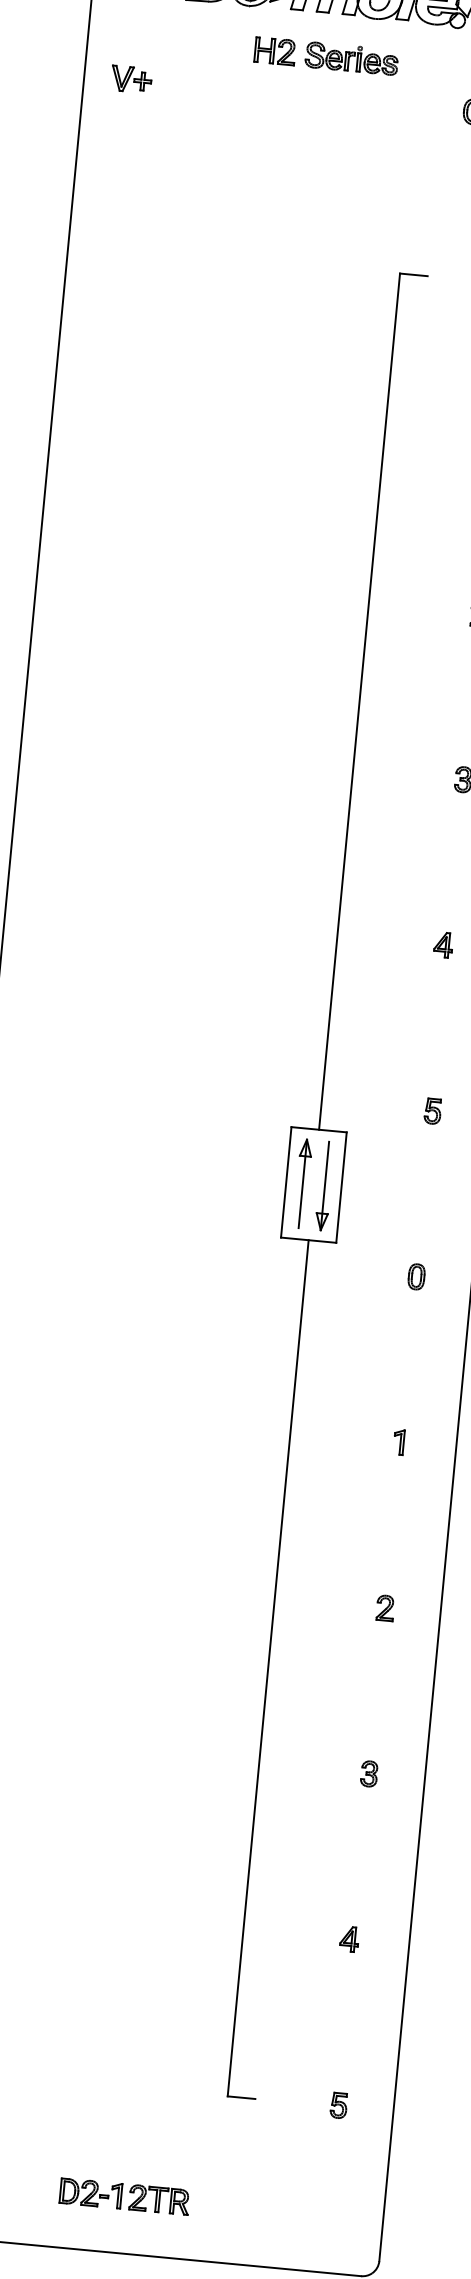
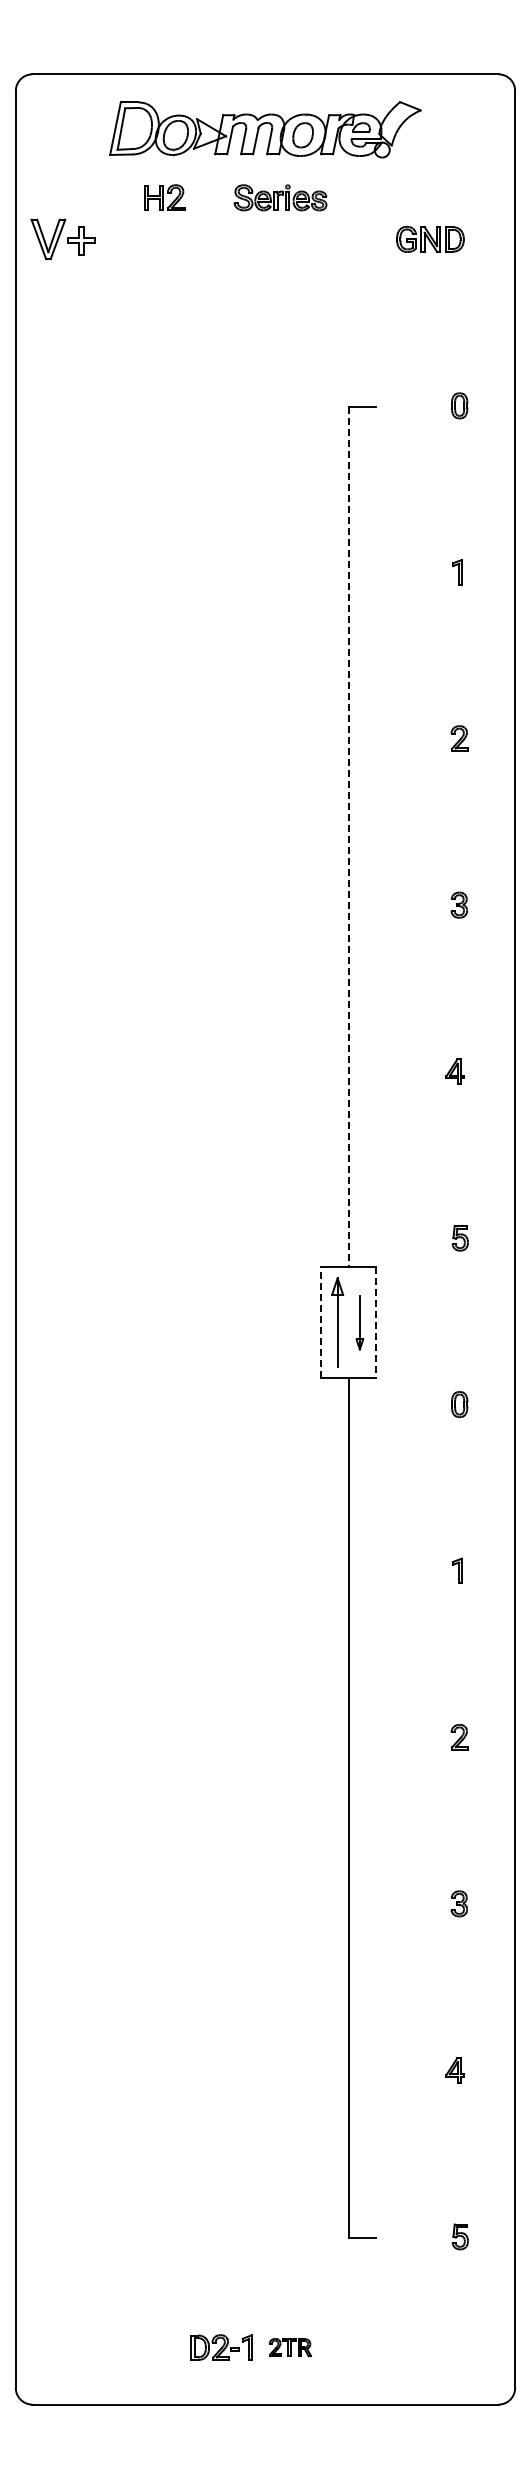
part: (275, 51) -> (164, 197), moved
part: (130, 79) -> (62, 239), size x1.6
line: (359, 701) -> (348, 837), solid -> dashed
line: (285, 1182) -> (320, 1322), solid -> dashed
part: (324, 1185) -> (359, 1322), size x0.6
line: (341, 1188) -> (376, 1323), solid -> dashed
part: (159, 2199) -> (290, 2347), size x0.7

